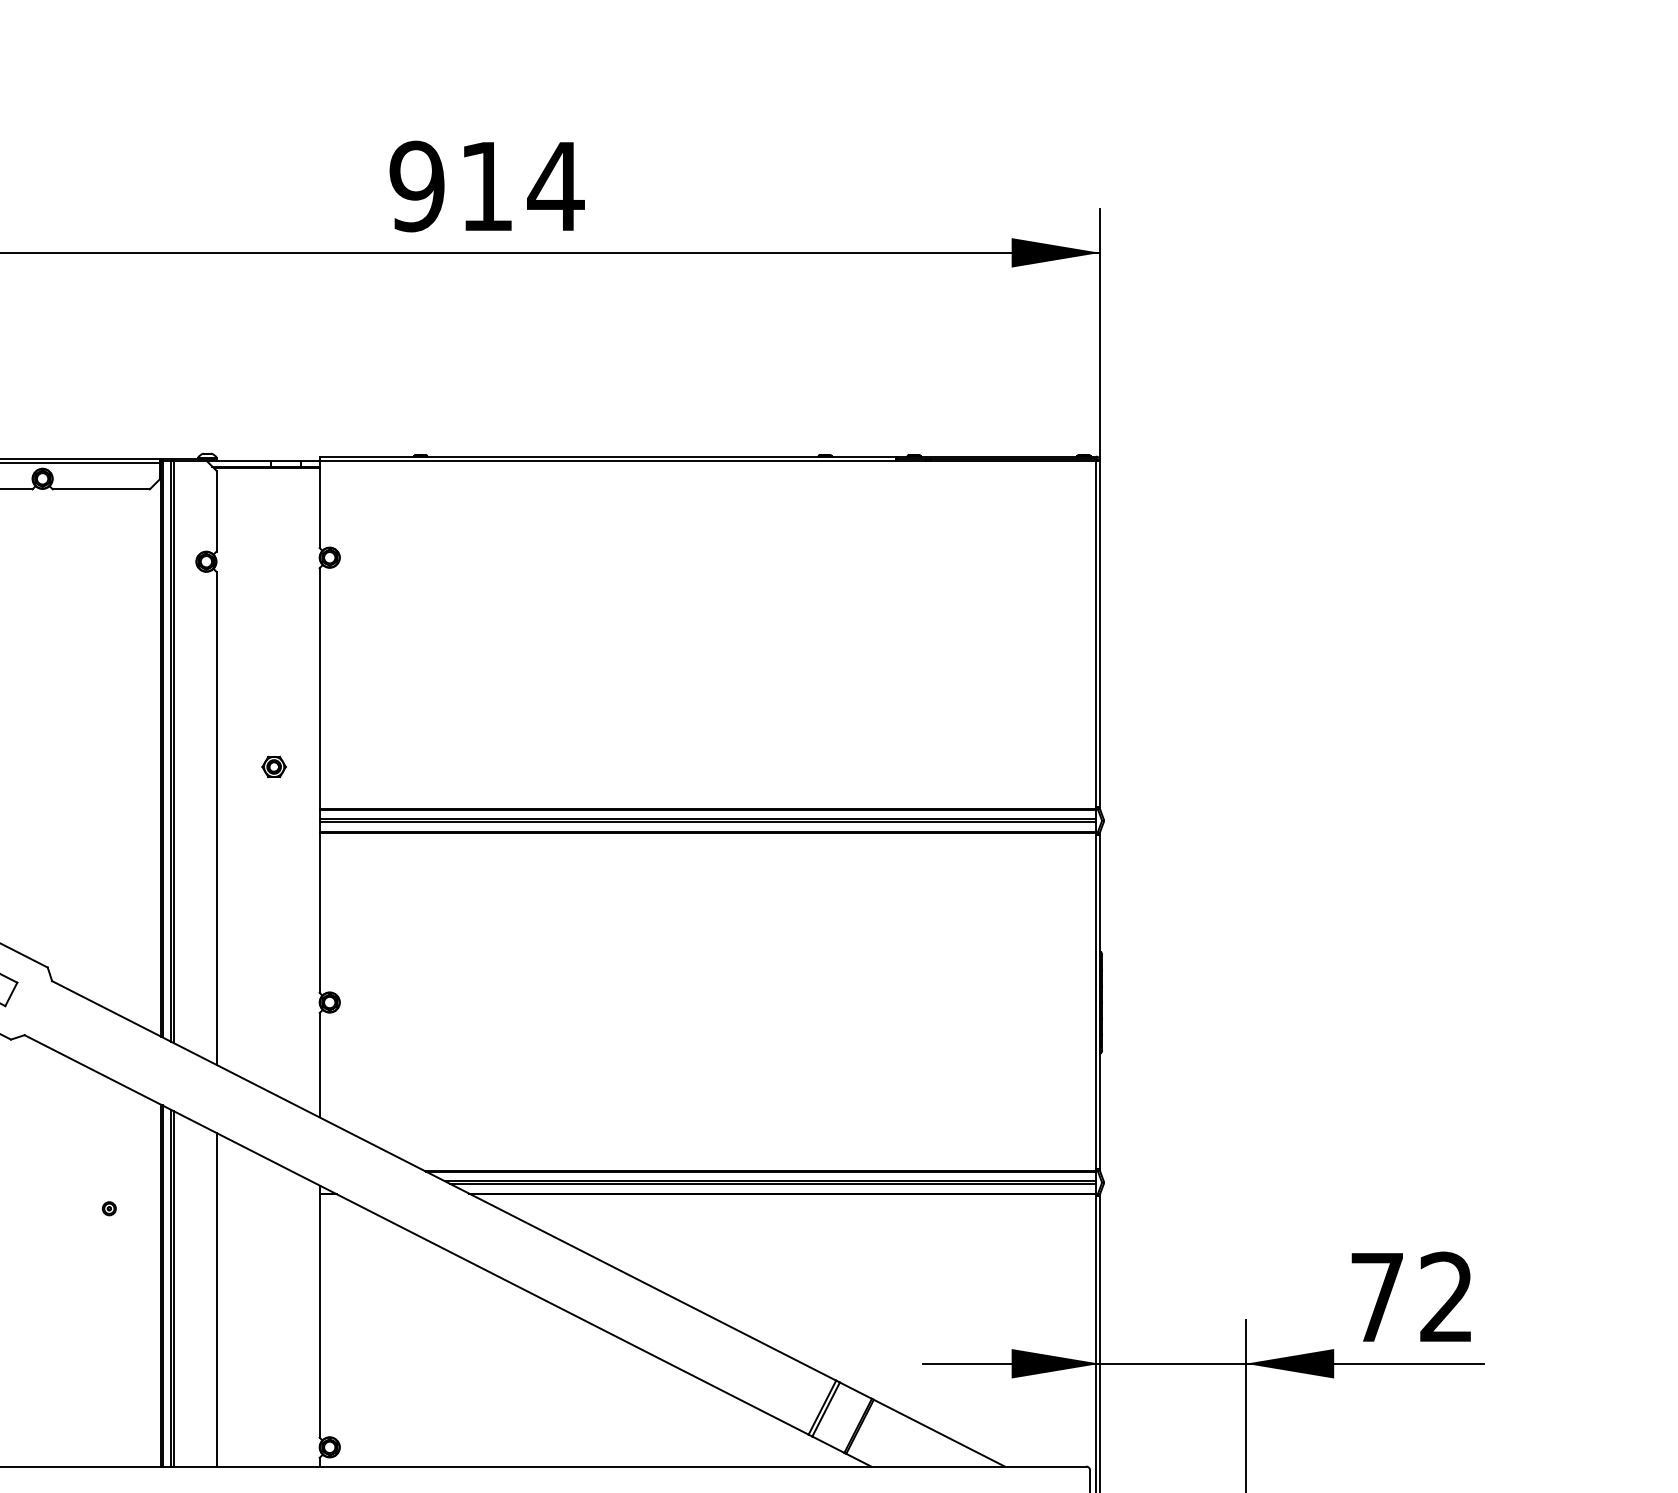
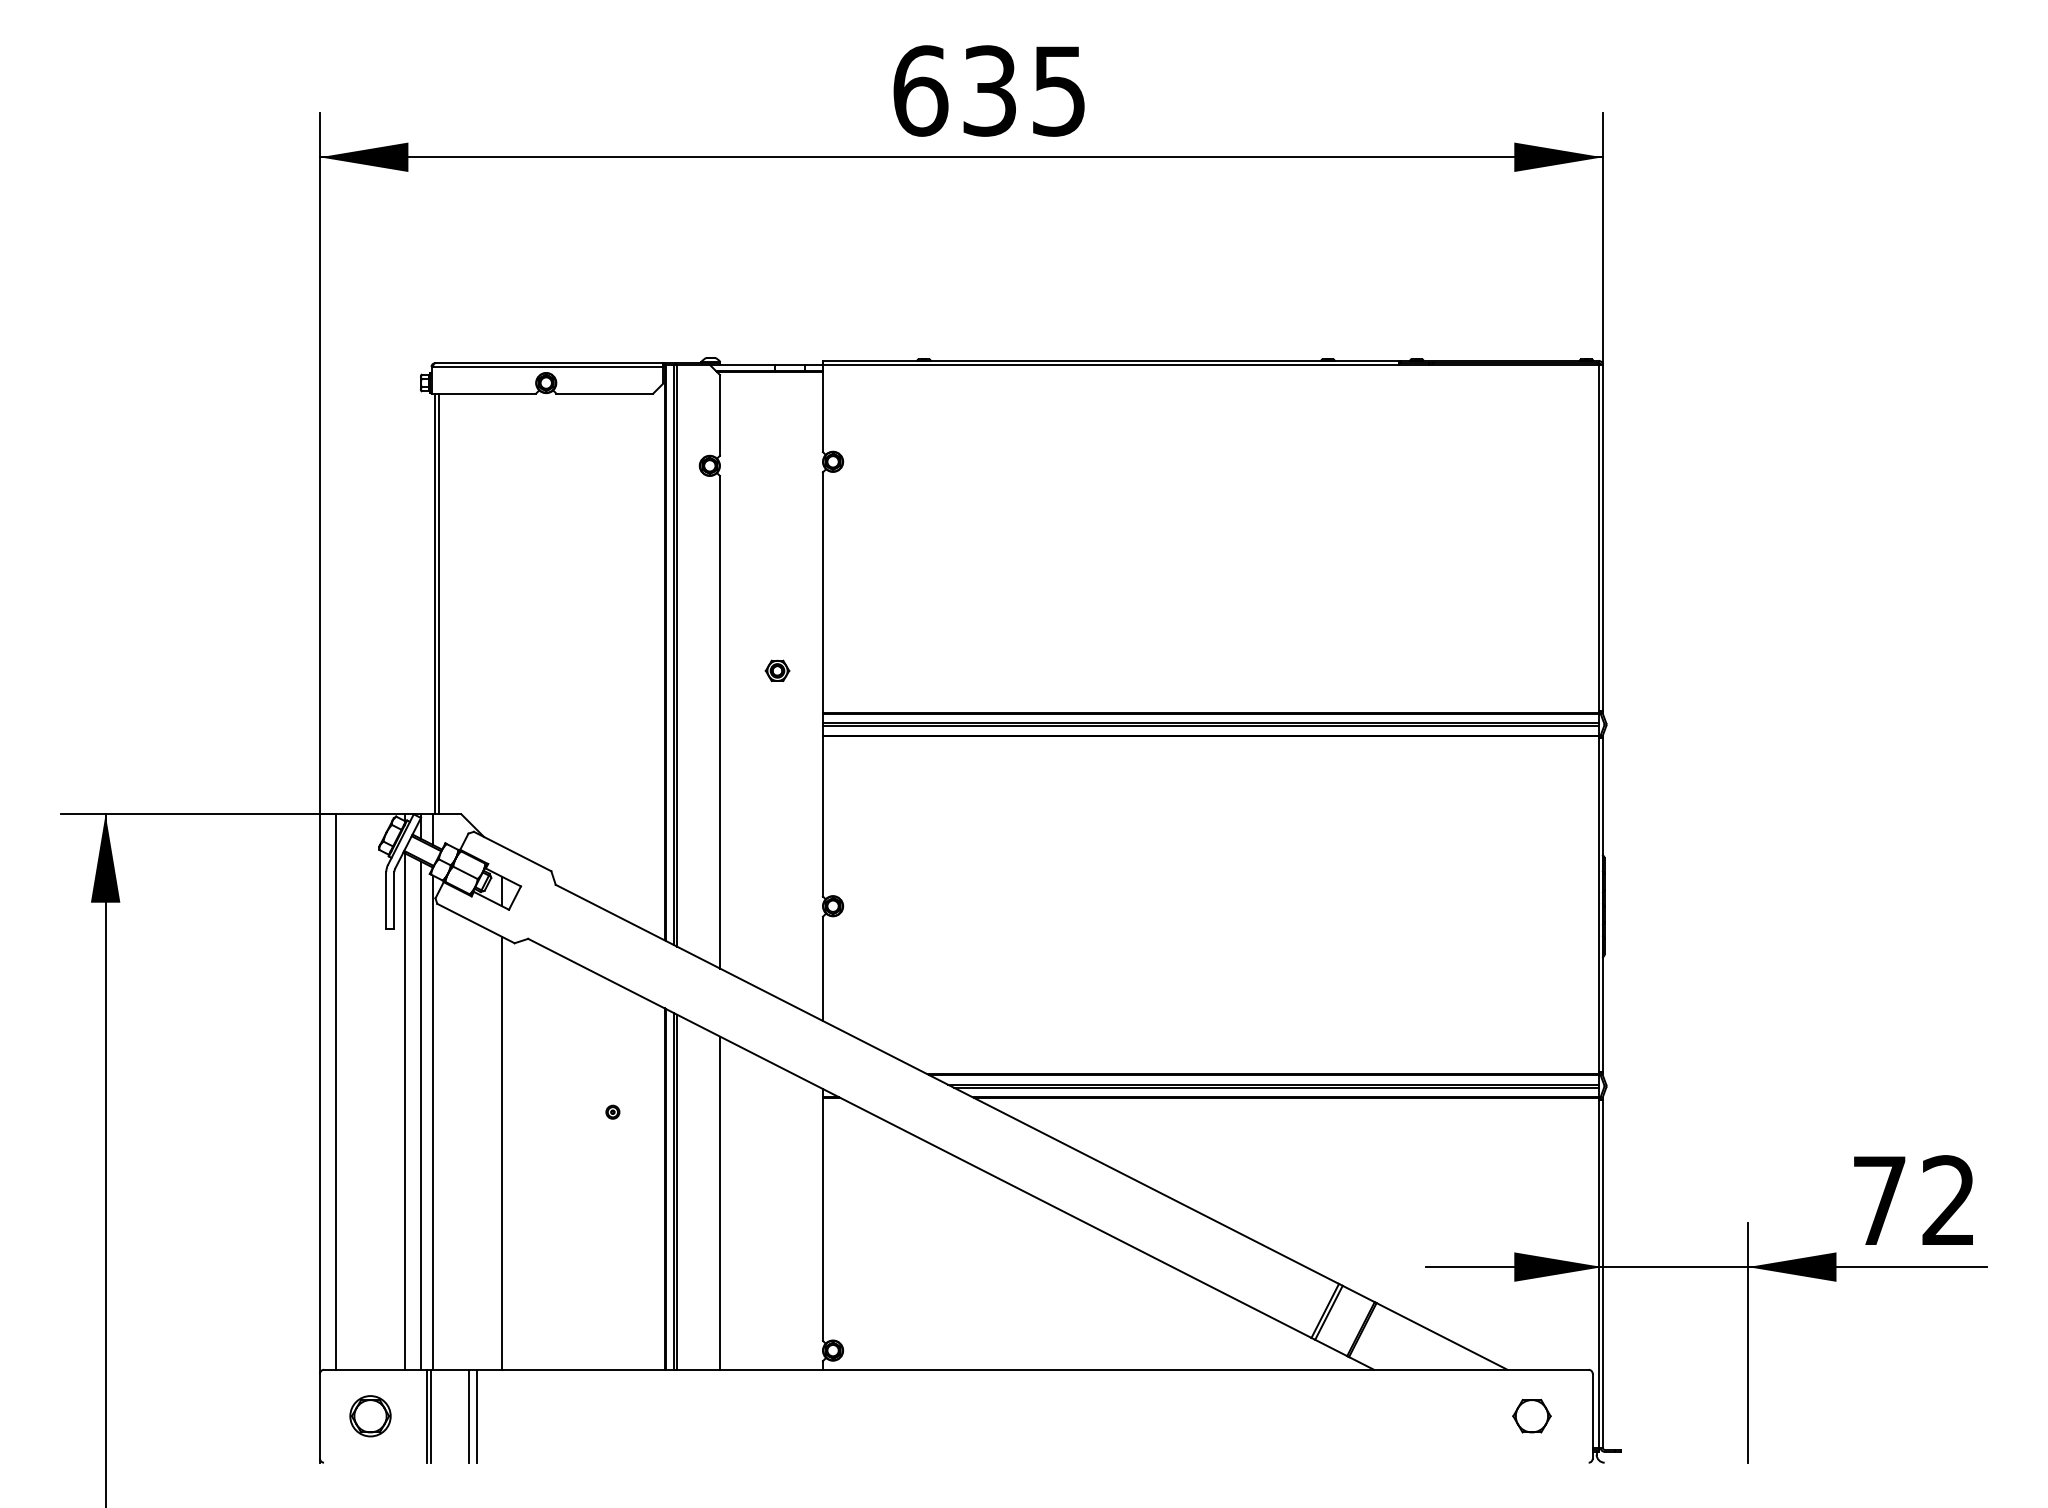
text: (487, 185) -> (990, 90), 914 -> 635

